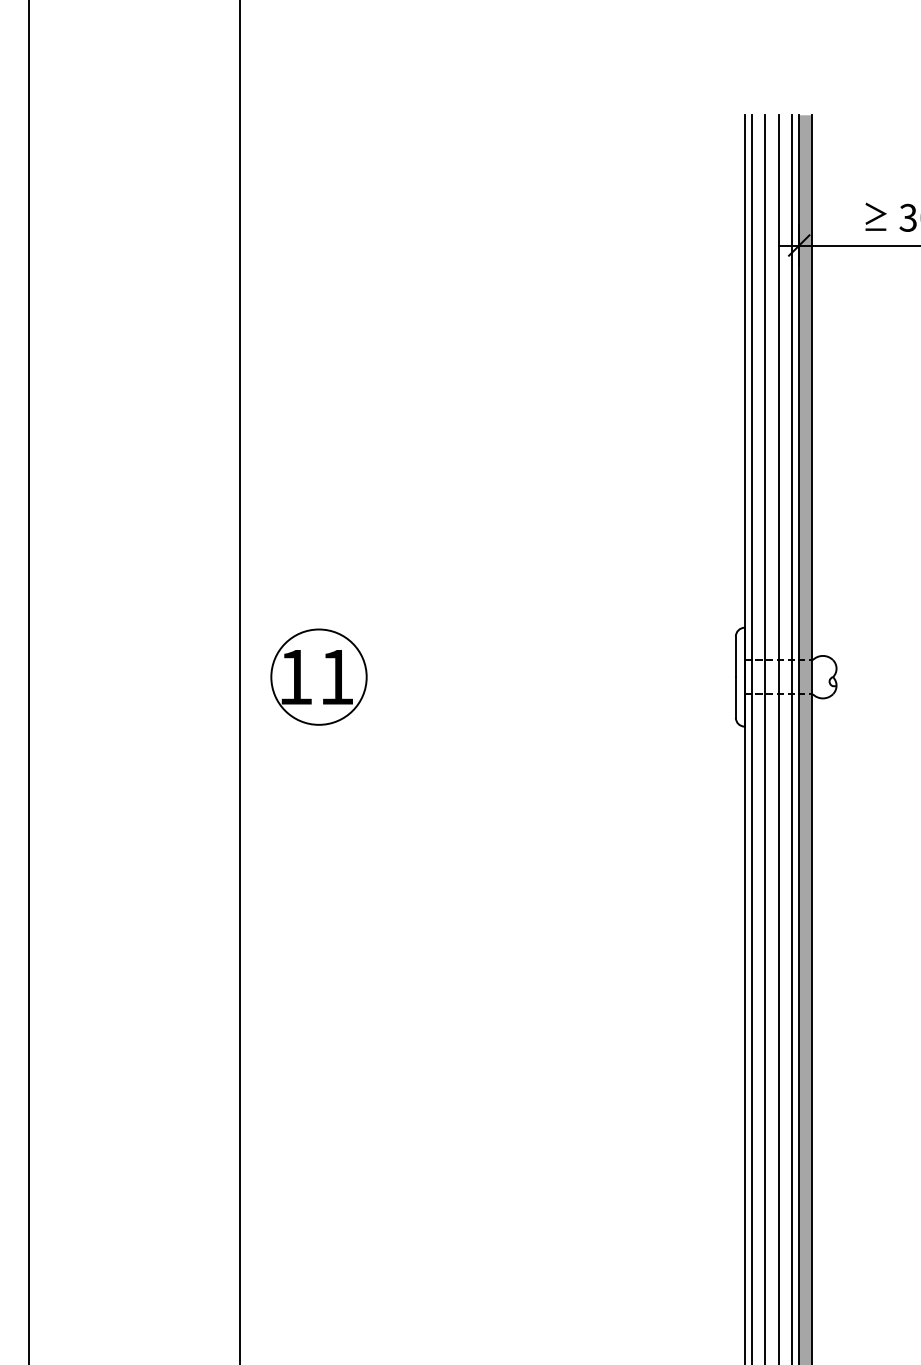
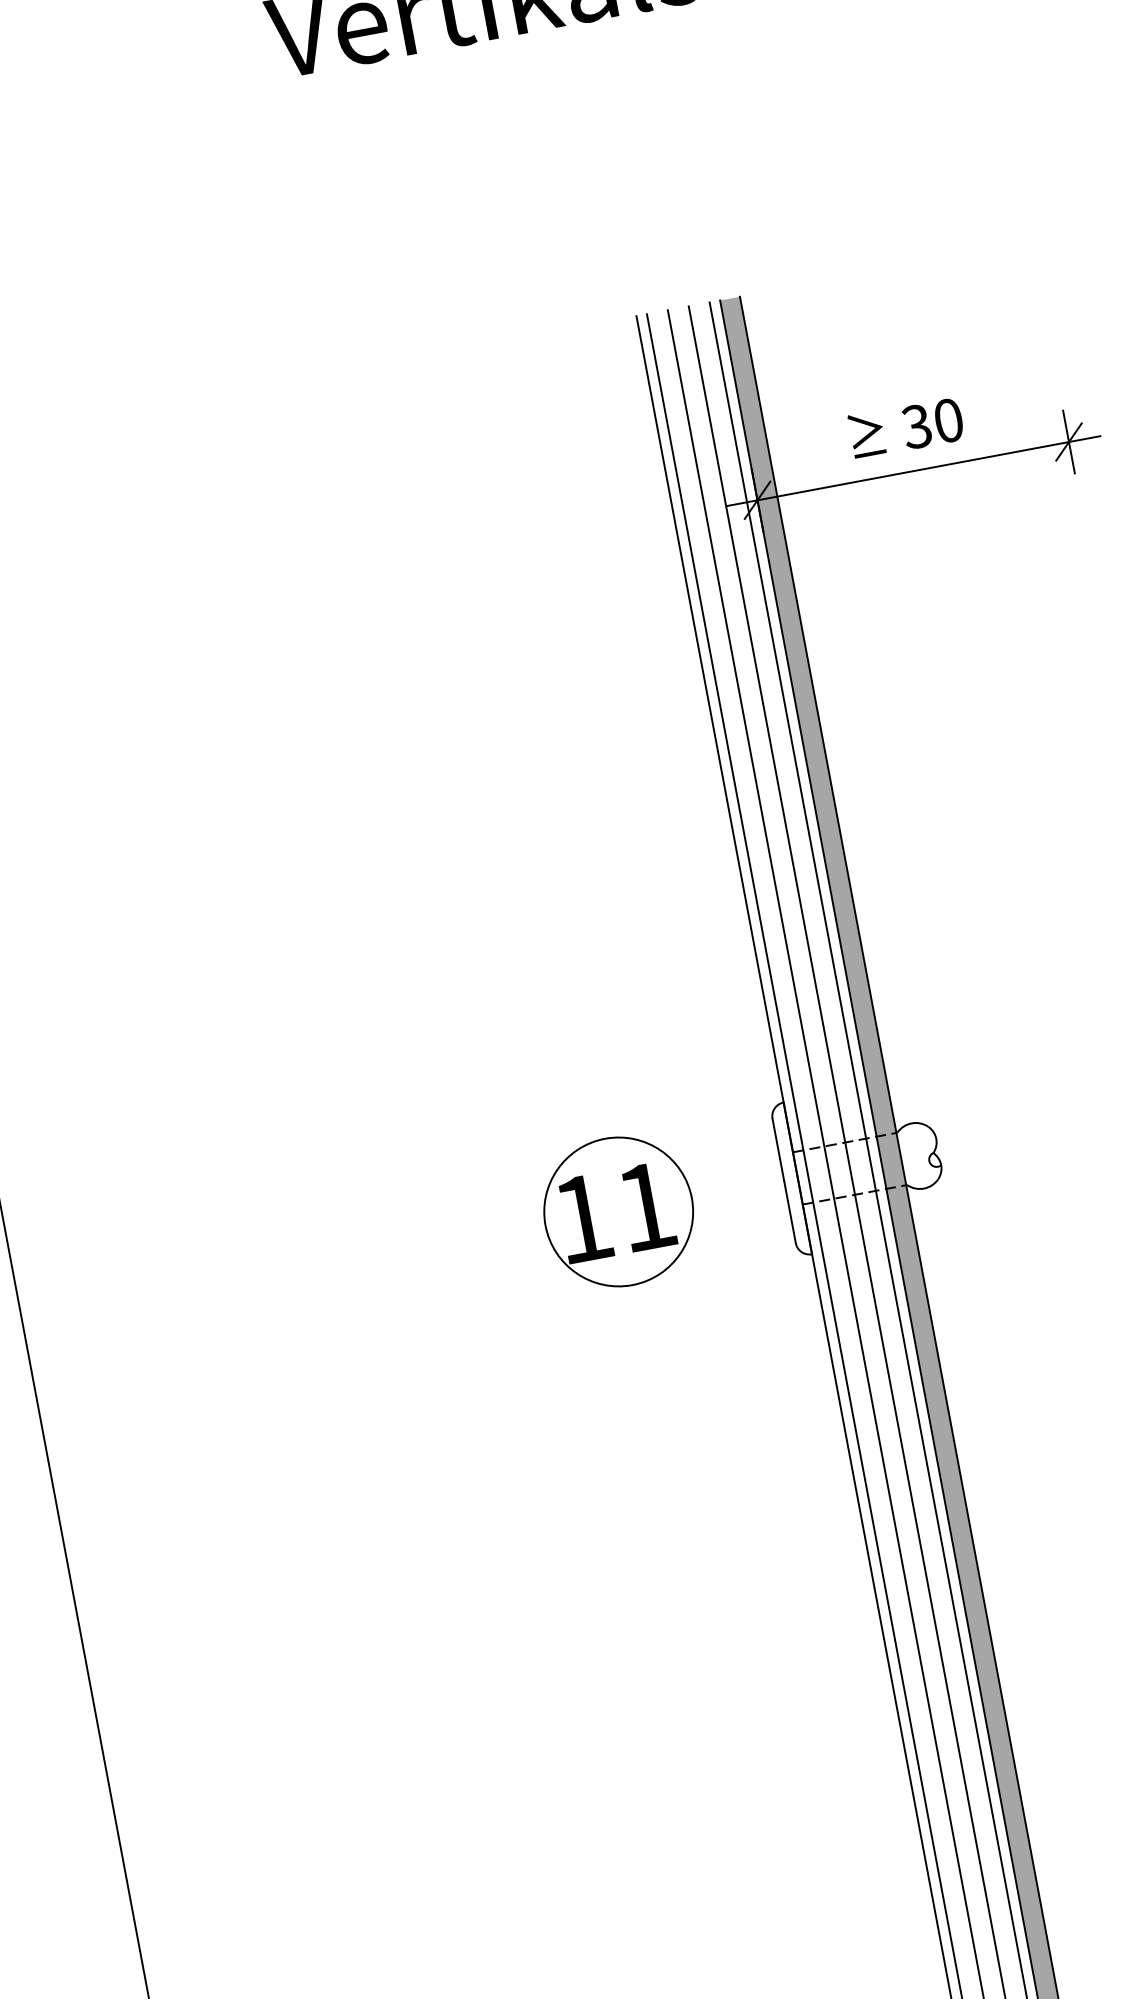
part: (318, 676) -> (617, 1211), moved

